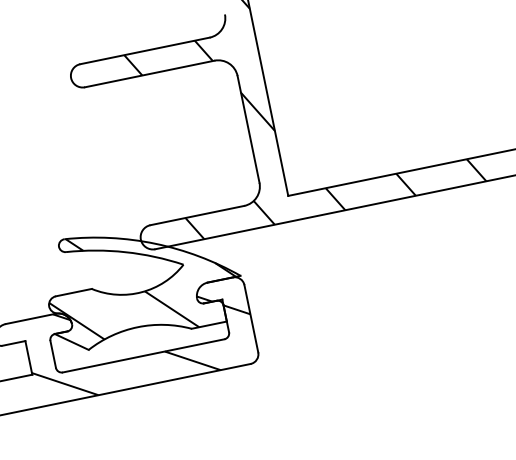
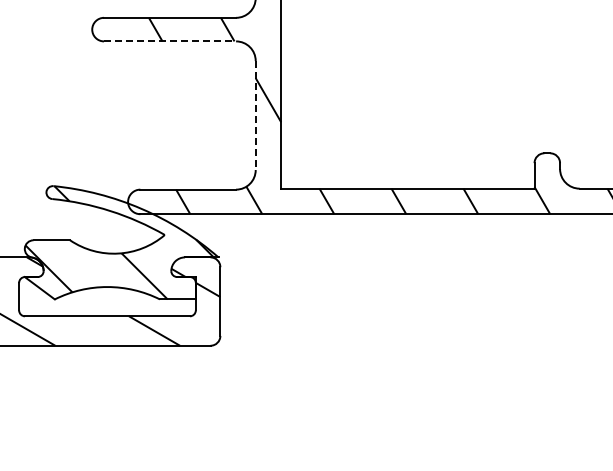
line: (150, 74) -> (170, 41), solid -> dashed
line: (248, 130) -> (255, 116), solid -> dashed

